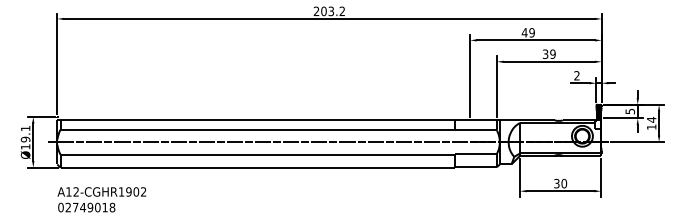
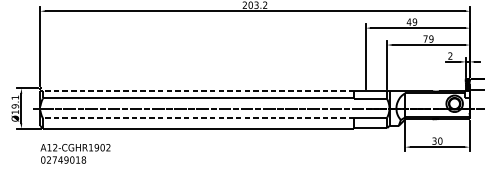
text: (545, 53) -> (425, 38), 39 -> 79
line: (257, 120) -> (198, 91), solid -> dashed
line: (257, 154) -> (198, 118), solid -> dashed

